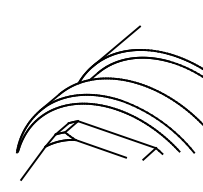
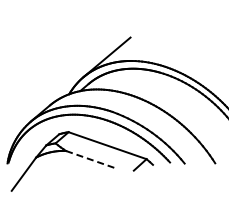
line: (100, 148) -> (91, 159), solid -> dashed

